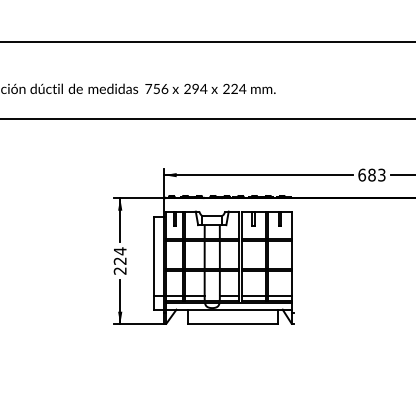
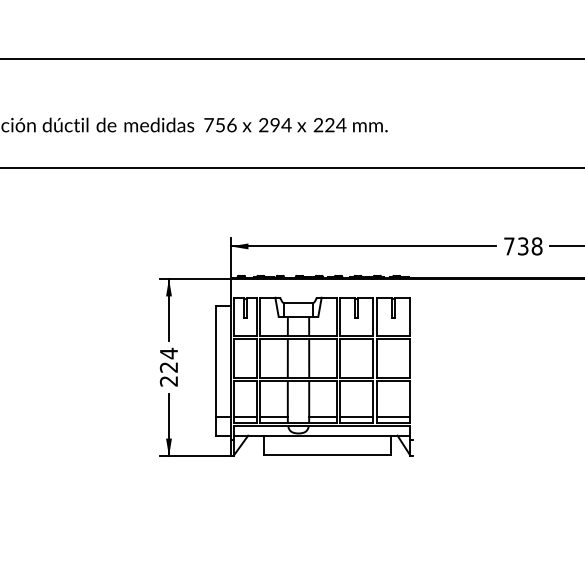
text: (371, 174) -> (522, 245), 683 -> 738

